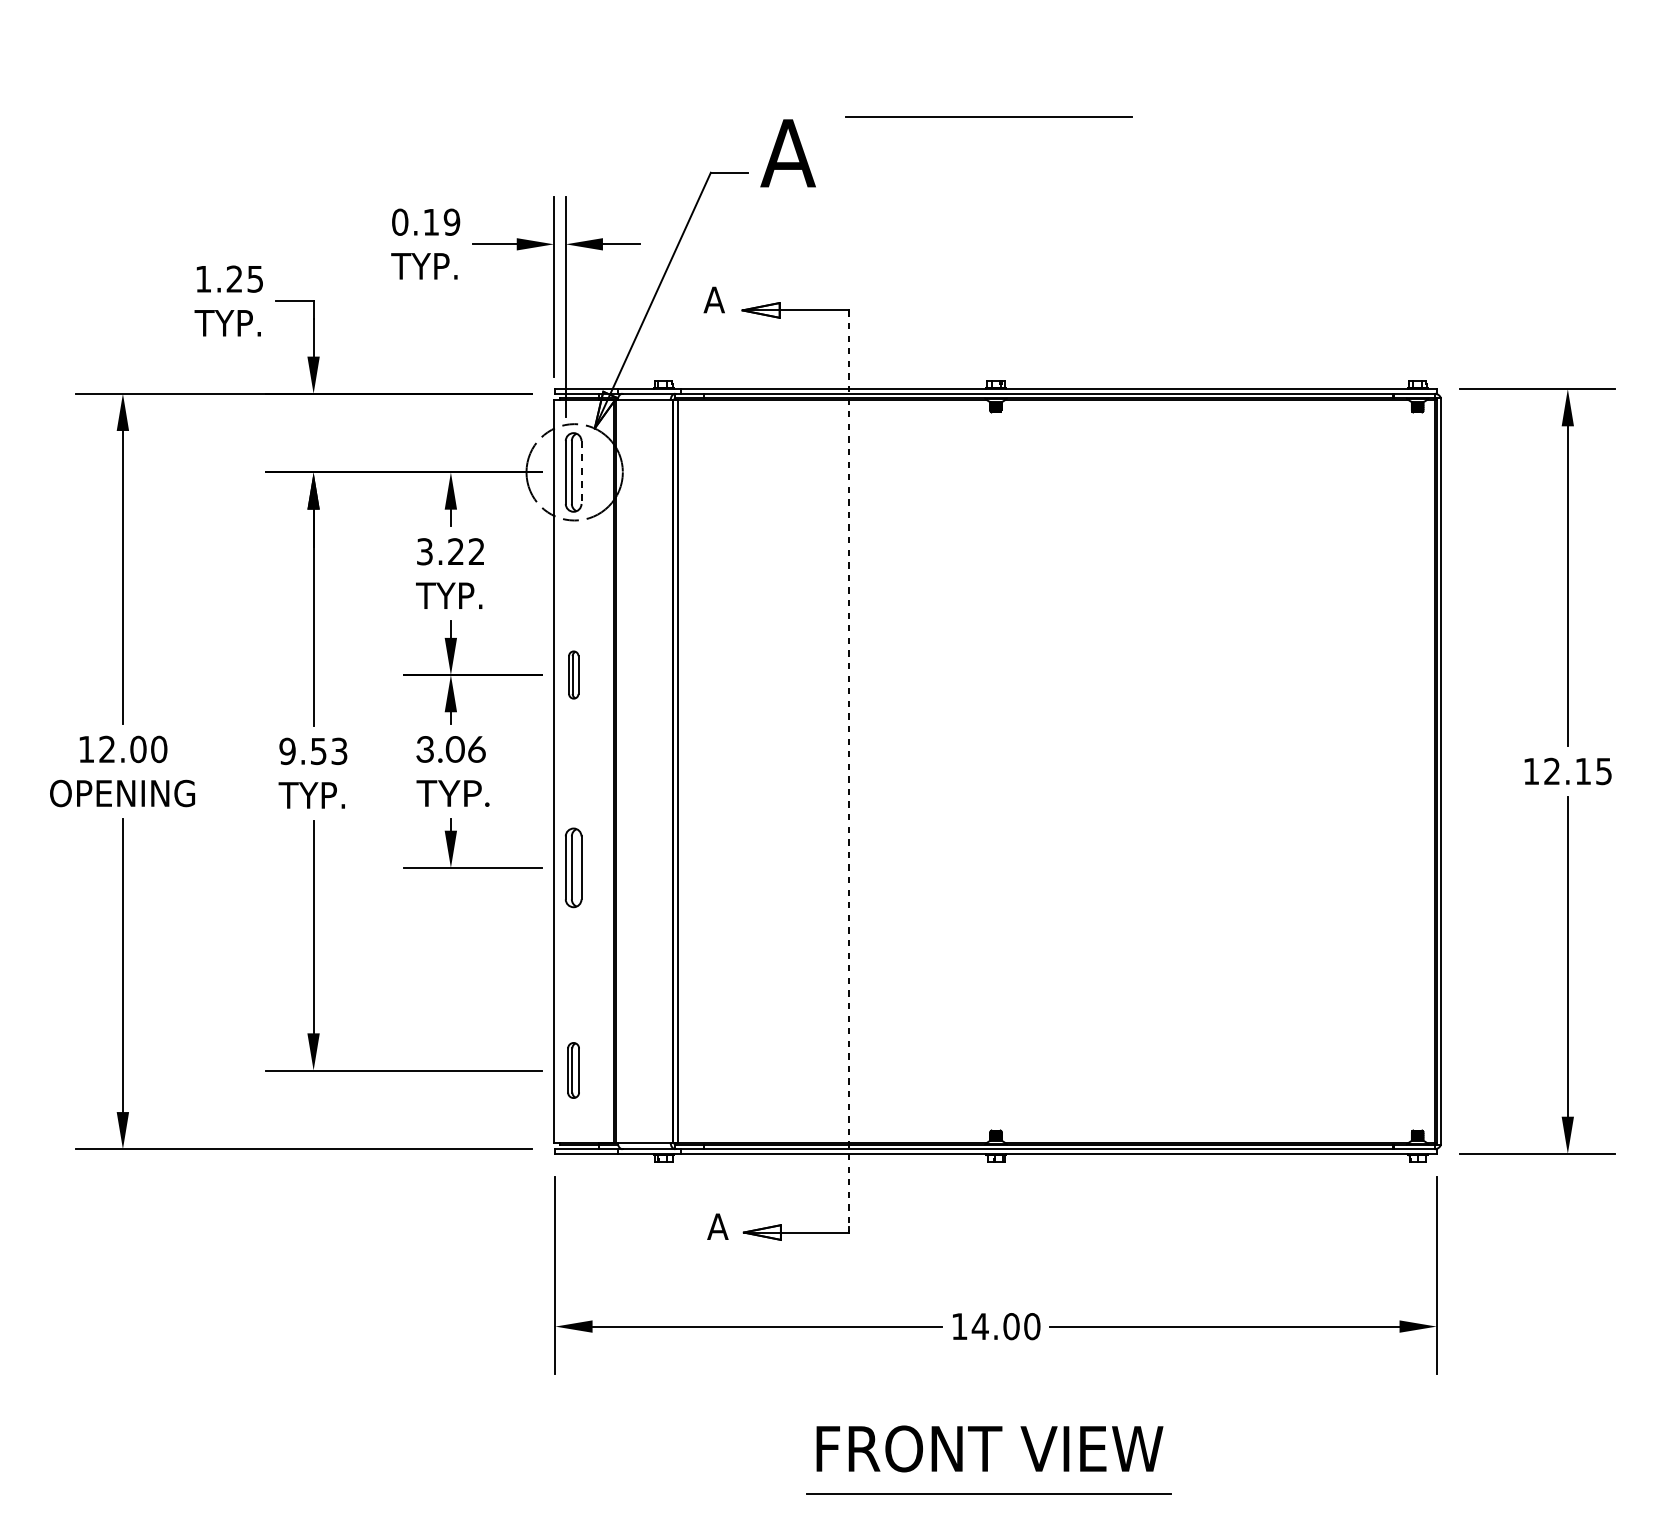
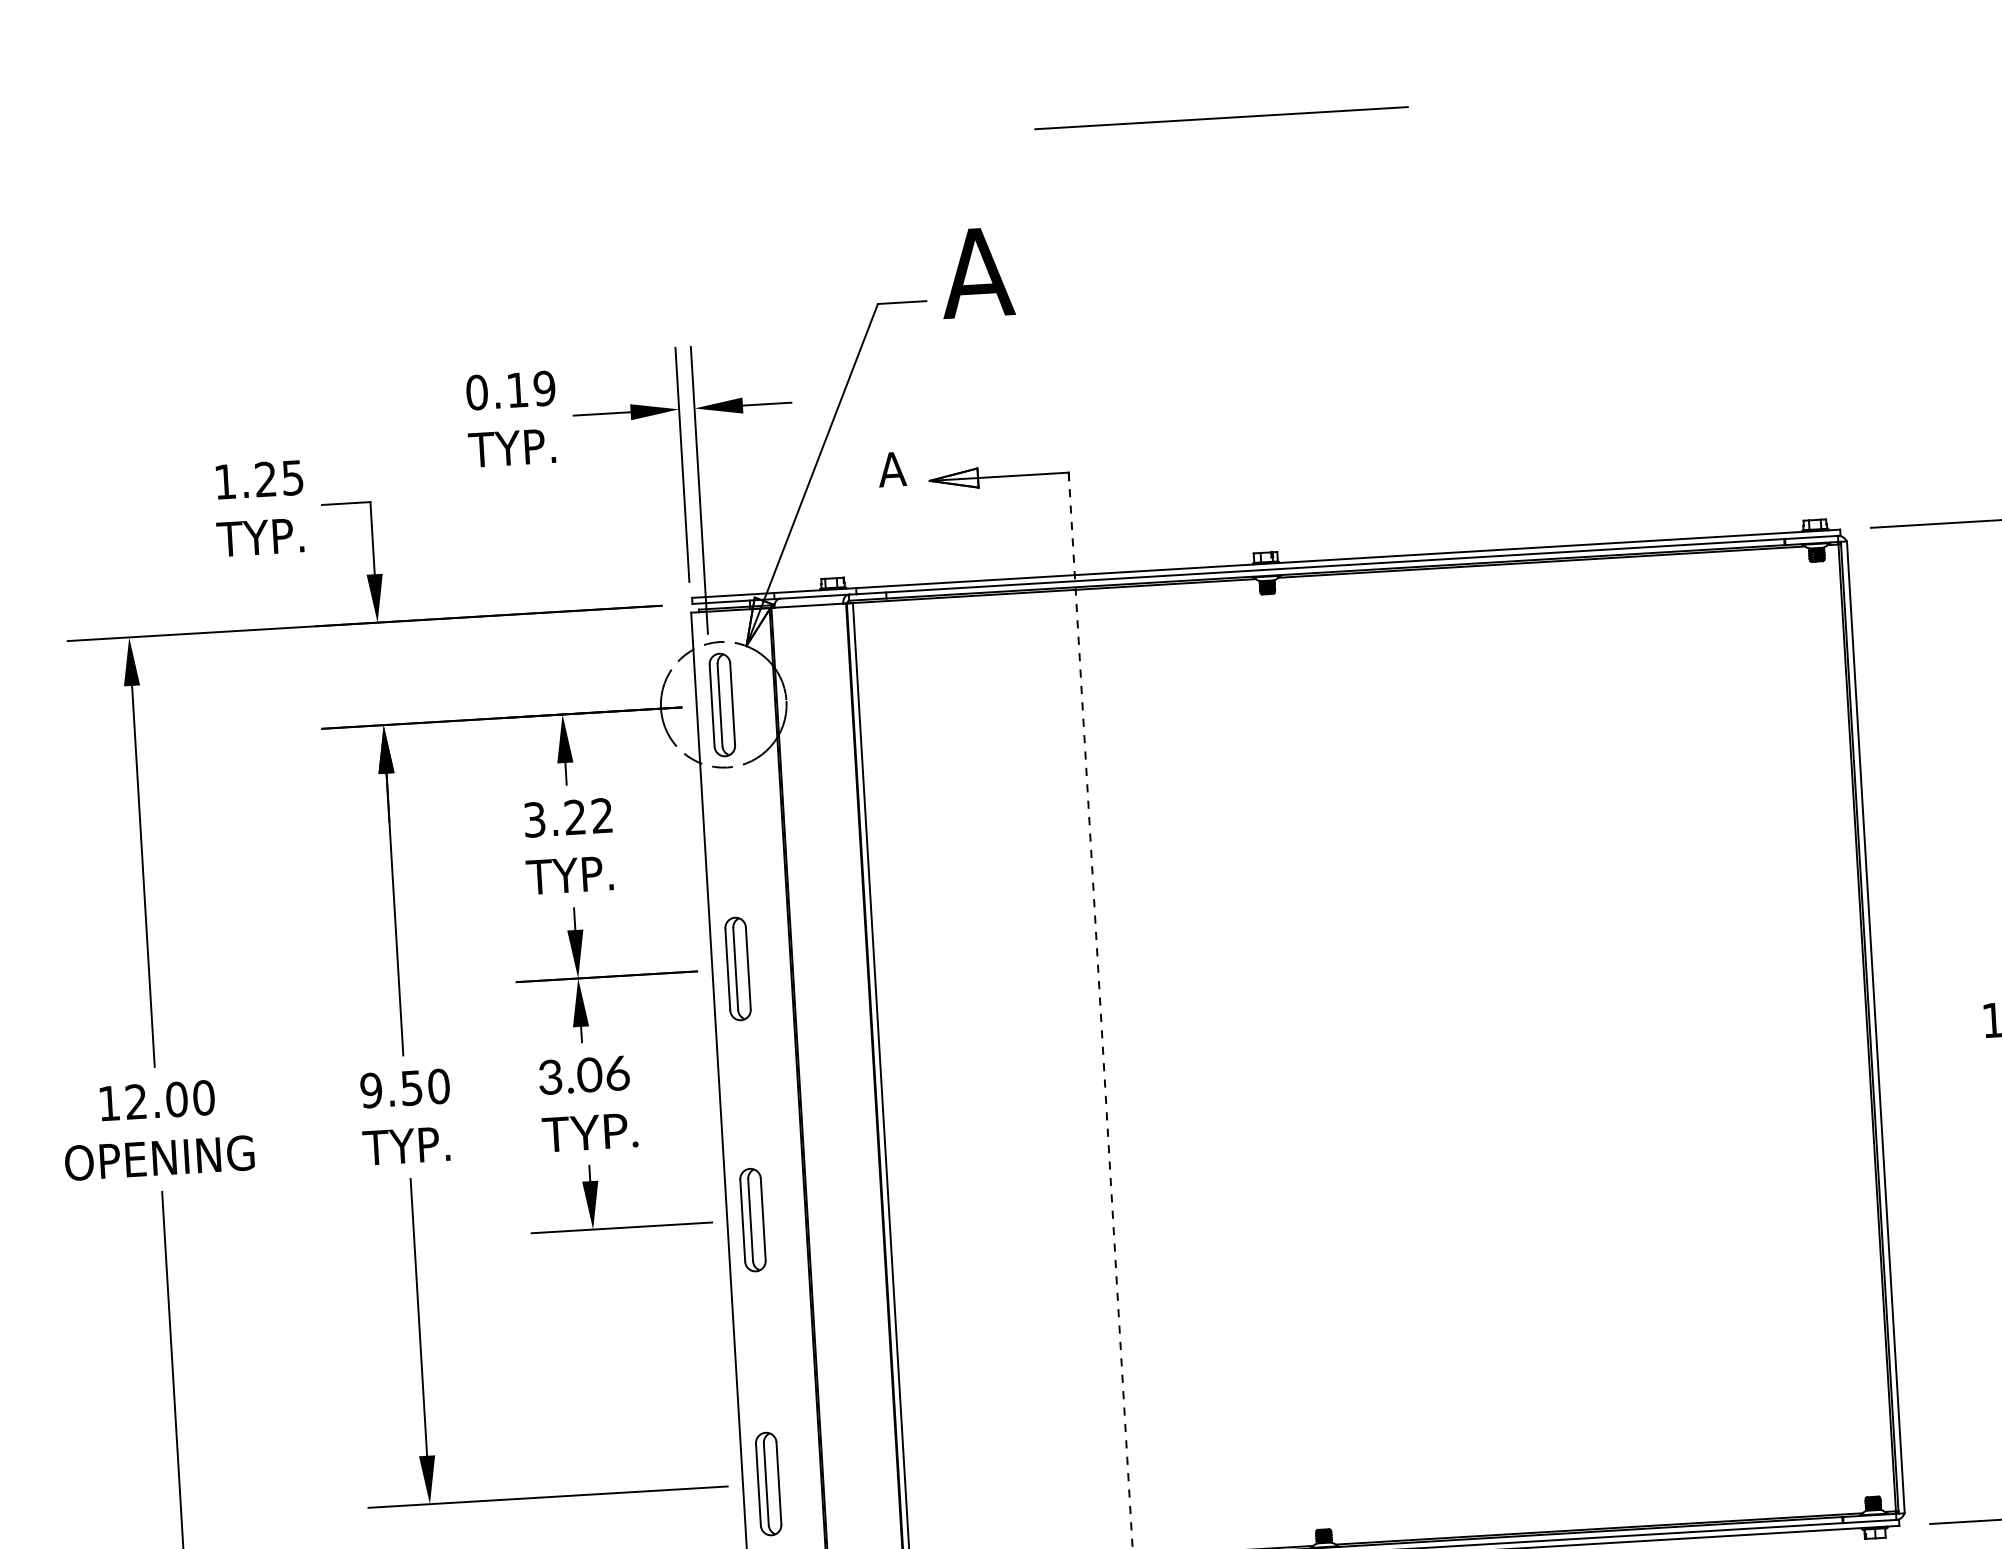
line: (988, 116) -> (1220, 117), moved
line: (581, 472) -> (732, 704), dashed -> solid
part: (573, 674) -> (737, 968), size x1.67
text: (339, 751) -> (438, 1086), 9.53 -> 9.50
part: (573, 1070) -> (768, 1484), size x1.43

